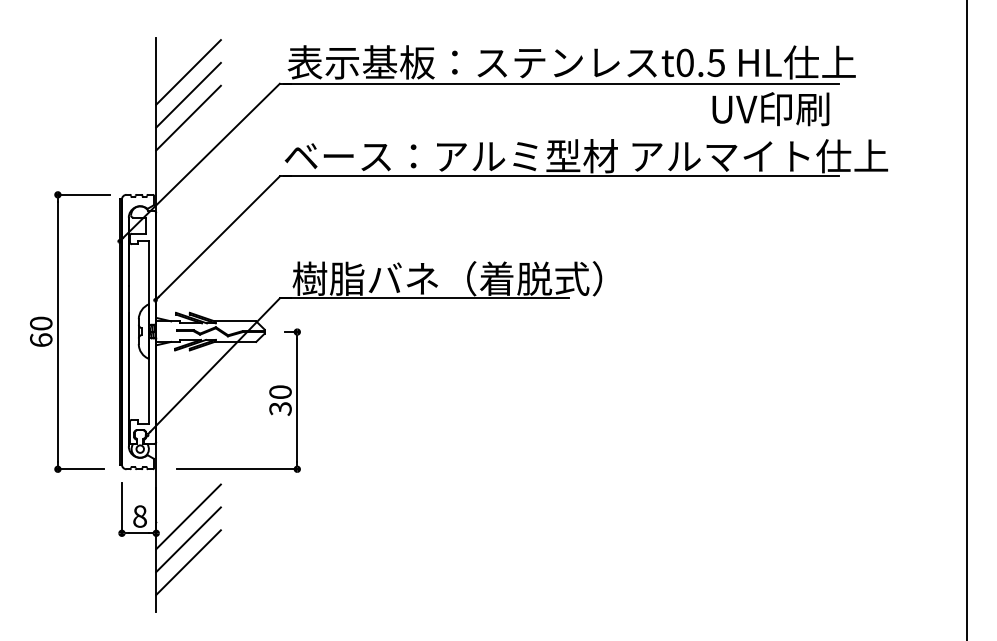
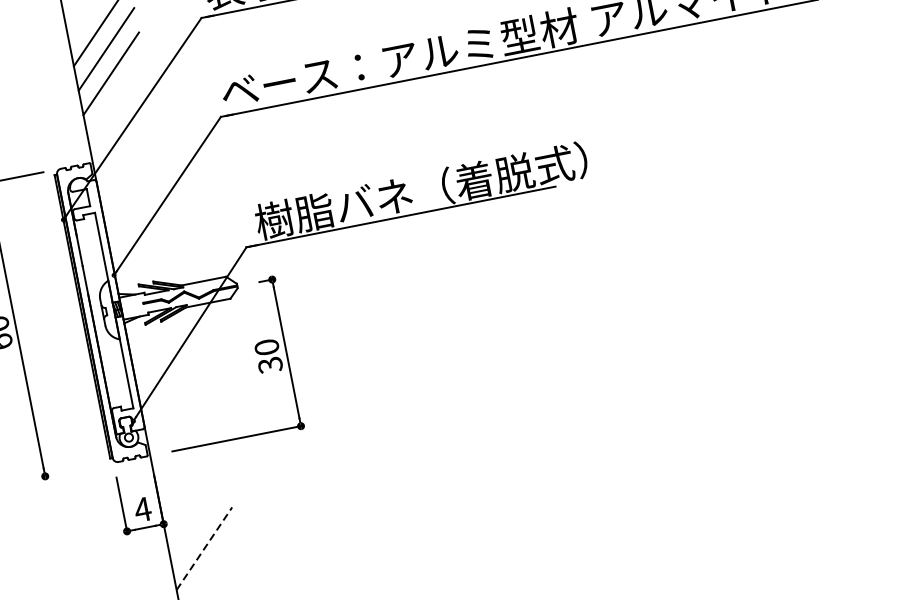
line: (80, 469) -> (69, 471), removed
text: (139, 516) -> (142, 509), 8 -> 4
line: (188, 516) -> (194, 499), removed
line: (188, 539) -> (199, 524), removed
line: (188, 562) -> (204, 548), solid -> dashed

